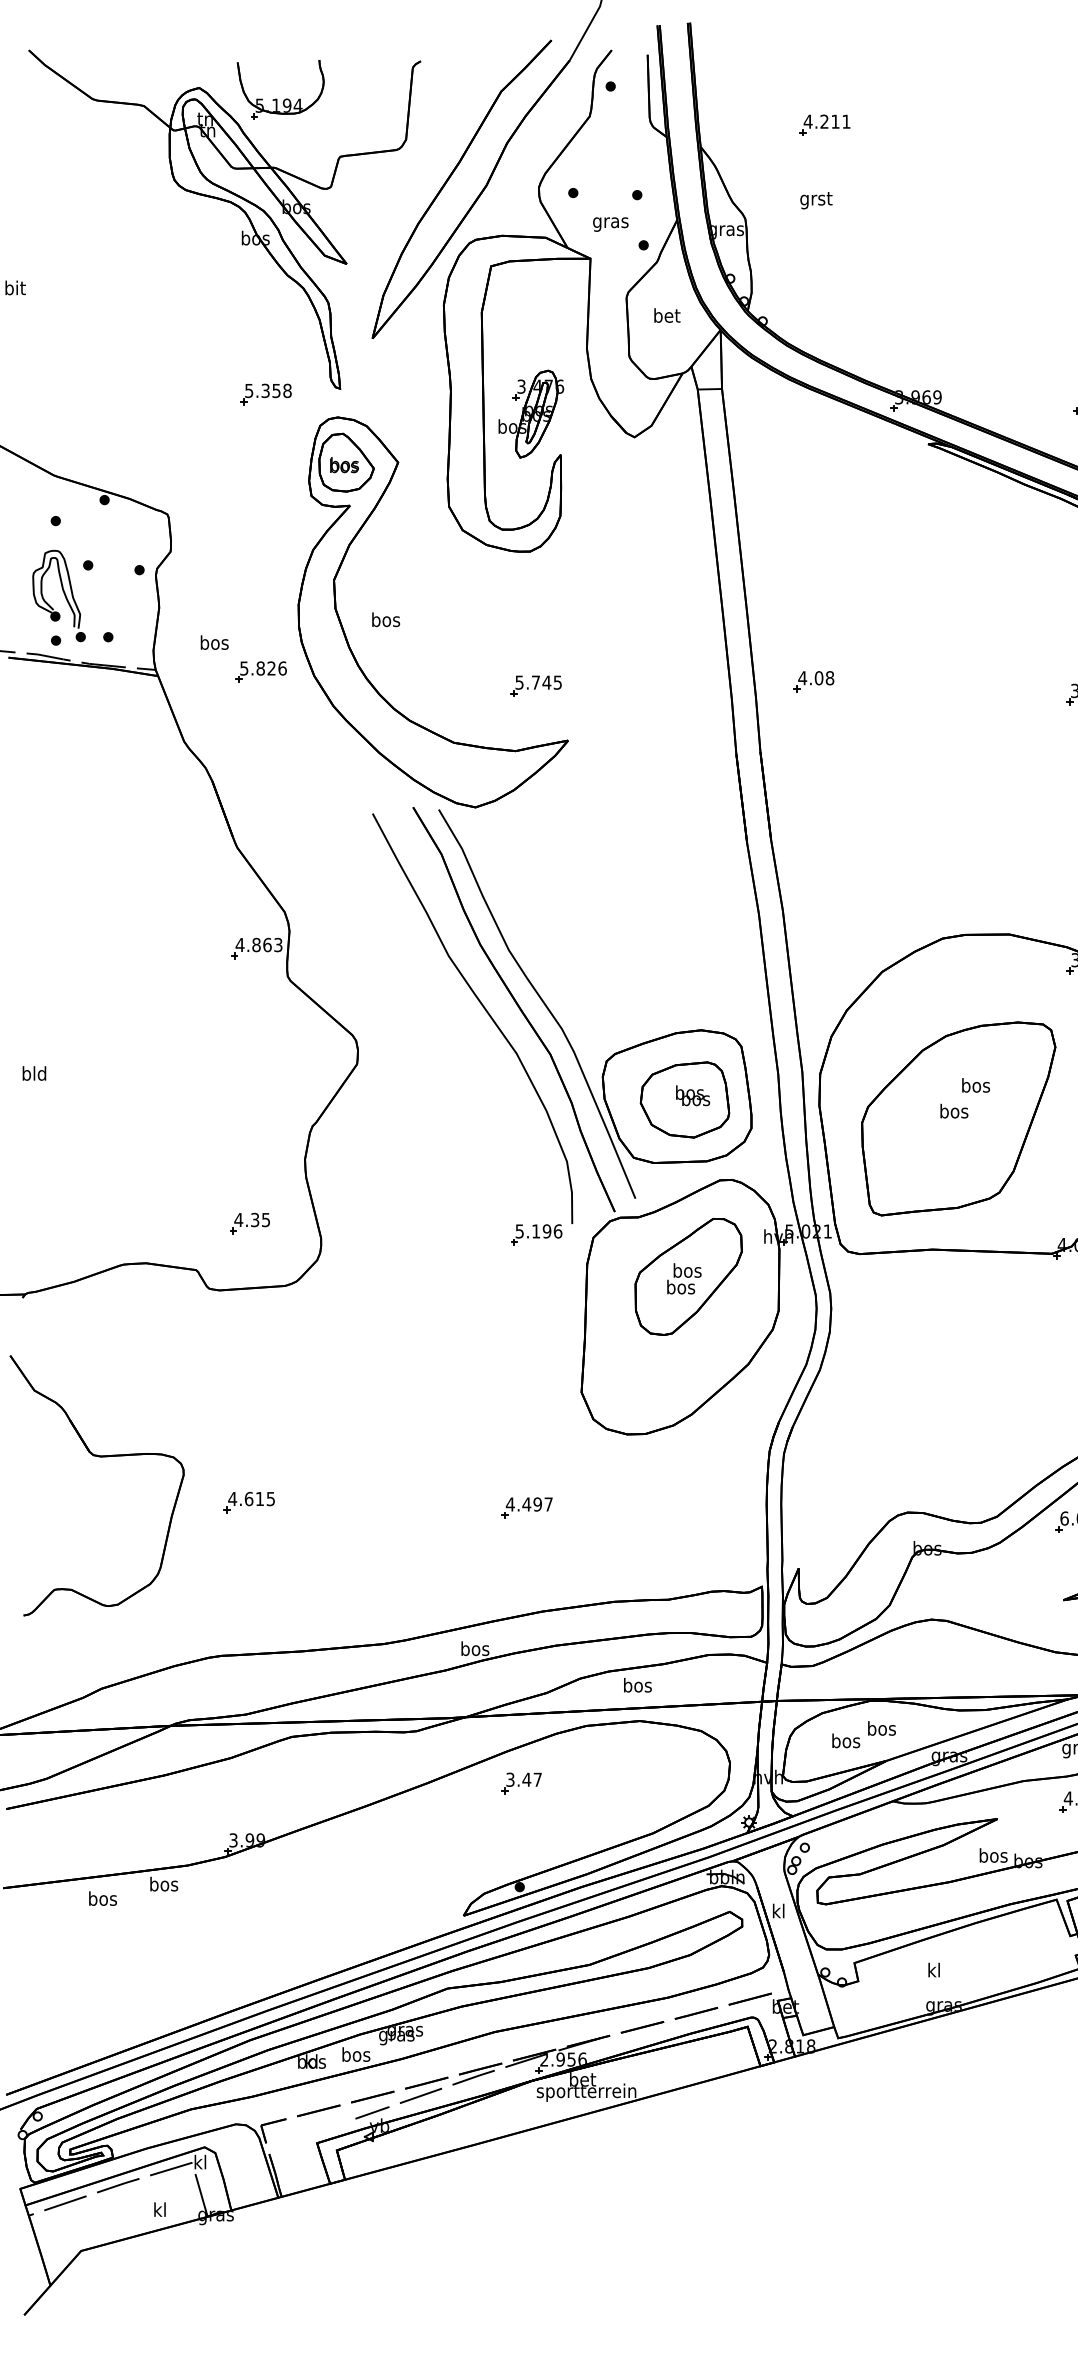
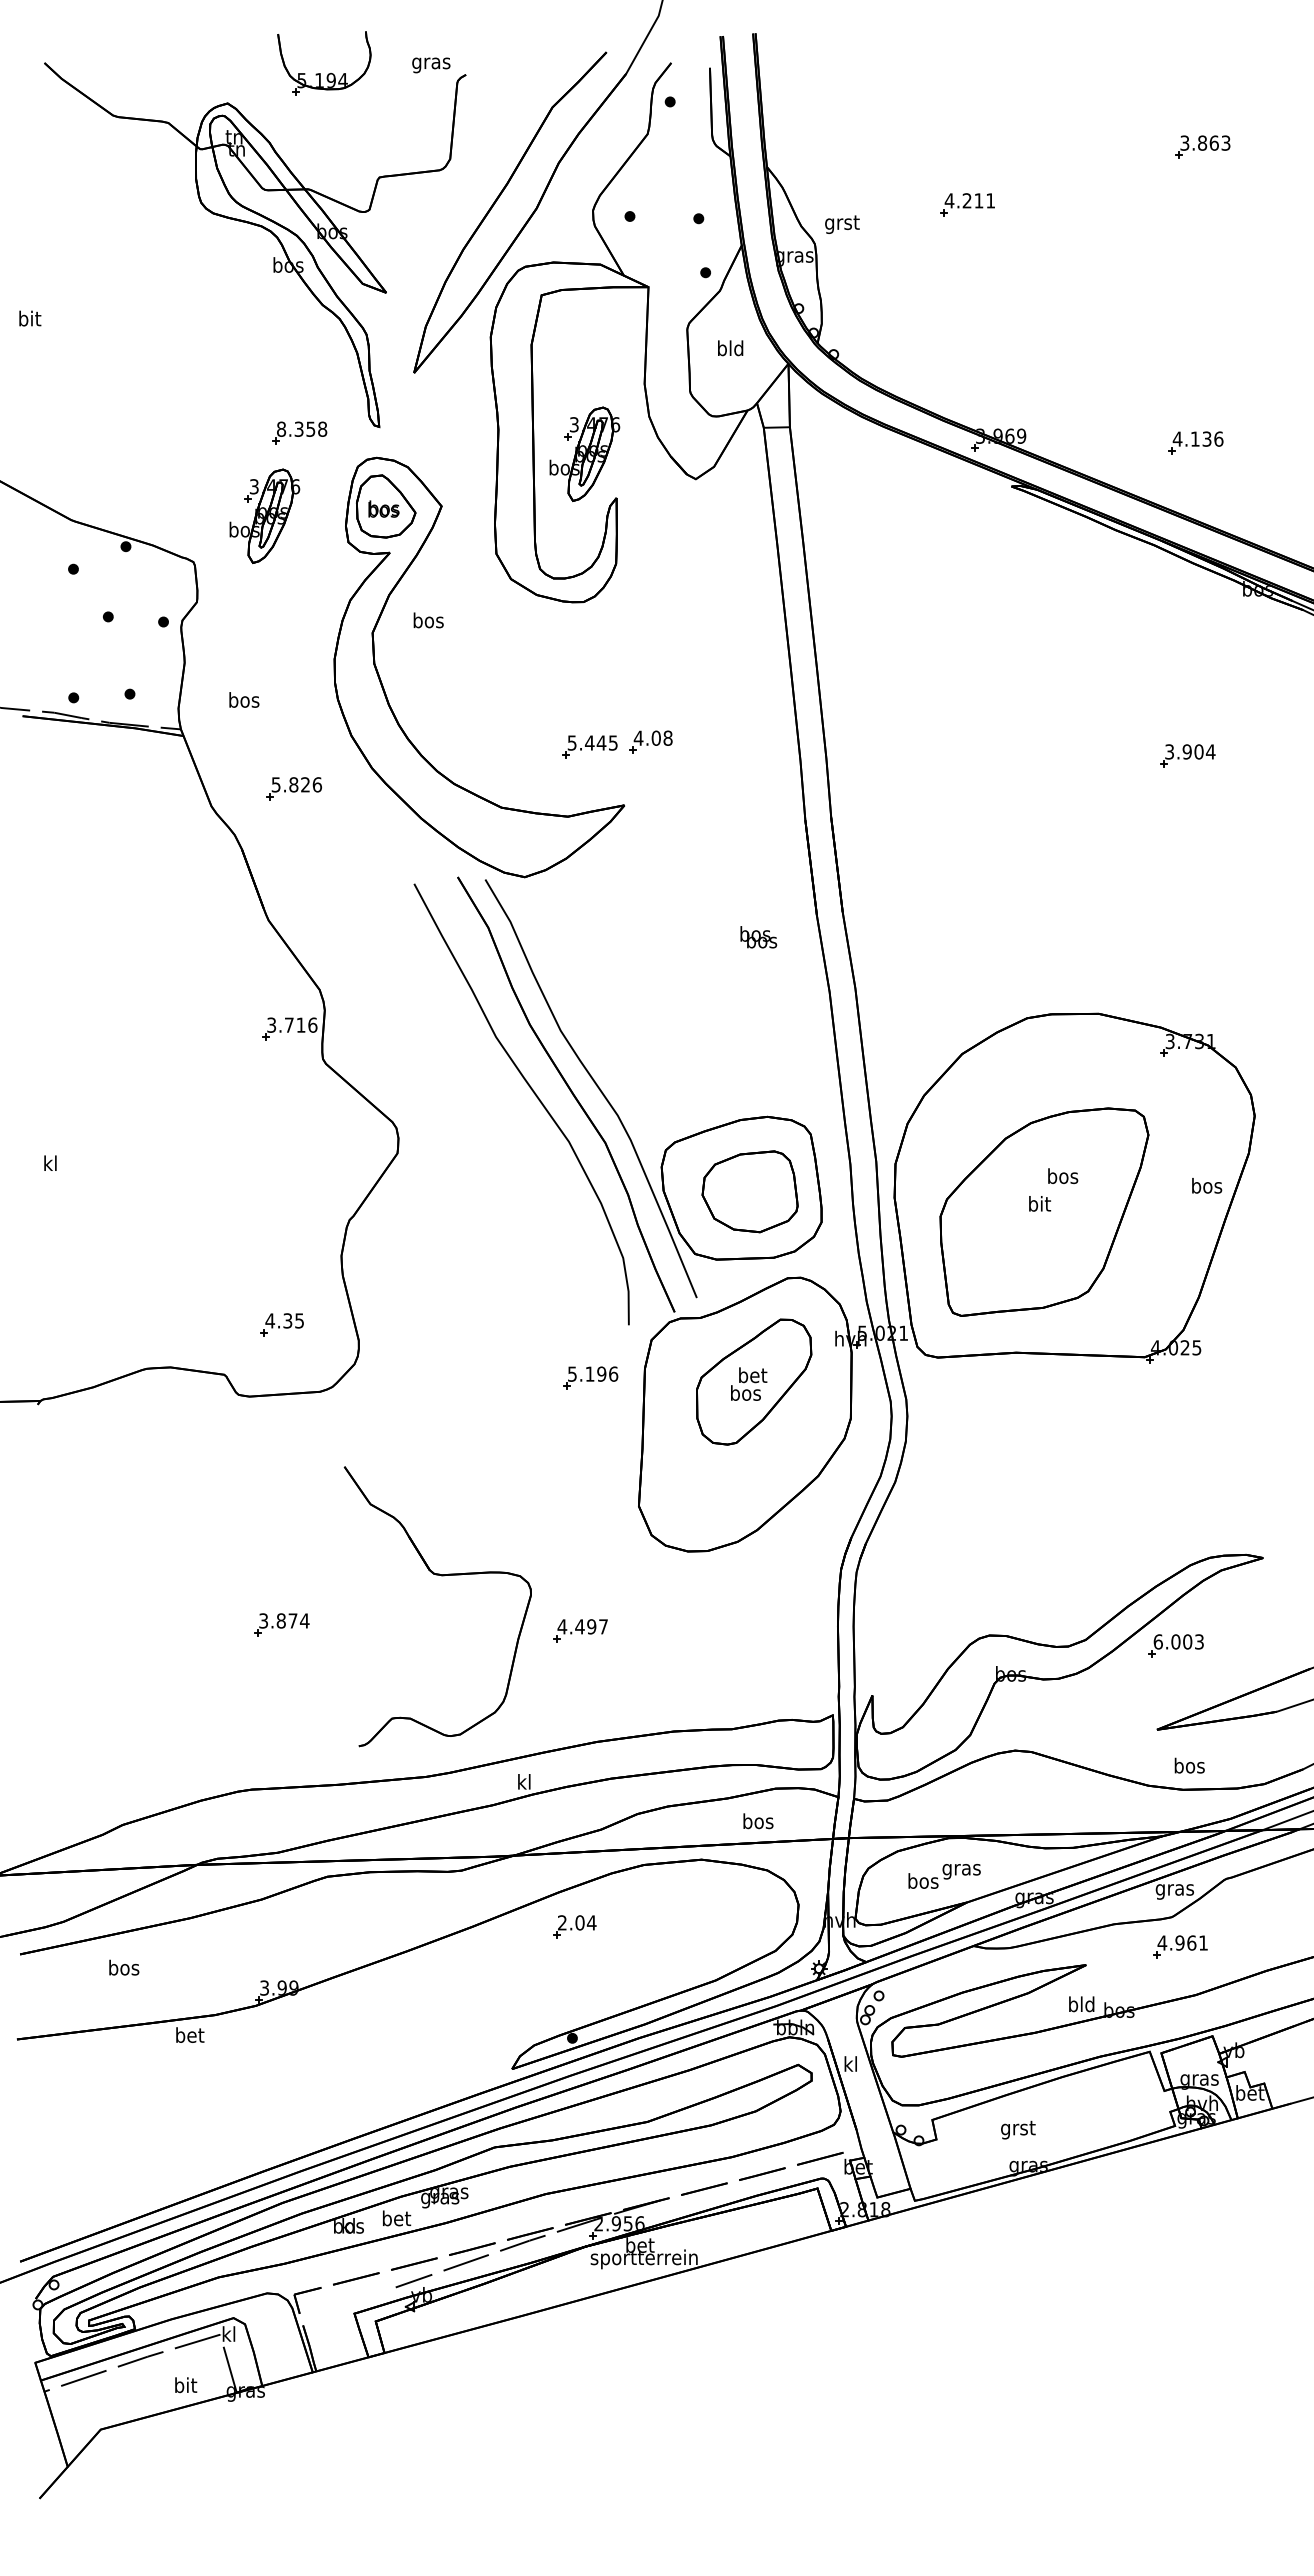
part: (277, 99) -> (320, 73), moved
part: (824, 125) -> (967, 204), moved
text: (816, 200) -> (842, 224), moved
text: (610, 224) -> (431, 65), moved
text: (667, 315) -> (731, 348), bet -> bld
text: (249, 390) -> (281, 428), 5.358 -> 8.358
part: (233, 471) -> (264, 515), added
part: (58, 595) -> (76, 649), removed
text: (385, 619) -> (428, 620), moved
part: (260, 671) -> (293, 788), moved
part: (813, 681) -> (650, 741), moved
text: (535, 682) -> (589, 742), 5.745 -> 5.445
text: (258, 944) -> (291, 1024), 4.863 -> 3.716
text: (34, 1073) -> (50, 1163), bld -> kl
text: (692, 1095) -> (758, 937), moved
text: (954, 1110) -> (1039, 1203), bos -> bit
part: (536, 1234) -> (590, 1377), moved
text: (687, 1270) -> (752, 1375), bos -> bet
part: (100, 1457) -> (441, 1576), moved
text: (251, 1498) -> (283, 1620), 4.615 -> 3.874
text: (475, 1648) -> (524, 1781), bos -> kl
text: (637, 1685) -> (758, 1821), moved
text: (881, 1730) -> (961, 1869), bos -> gras
text: (524, 1779) -> (577, 1922), 3.47 -> 2.04
text: (994, 1855) -> (1082, 2004), bos -> bld
text: (164, 1883) -> (190, 2034), bos -> bet
text: (103, 1898) -> (124, 1967), moved
text: (934, 1971) -> (1018, 2129), kl -> grst
text: (356, 2054) -> (396, 2218), bos -> bet
text: (160, 2209) -> (186, 2385), kl -> bit

